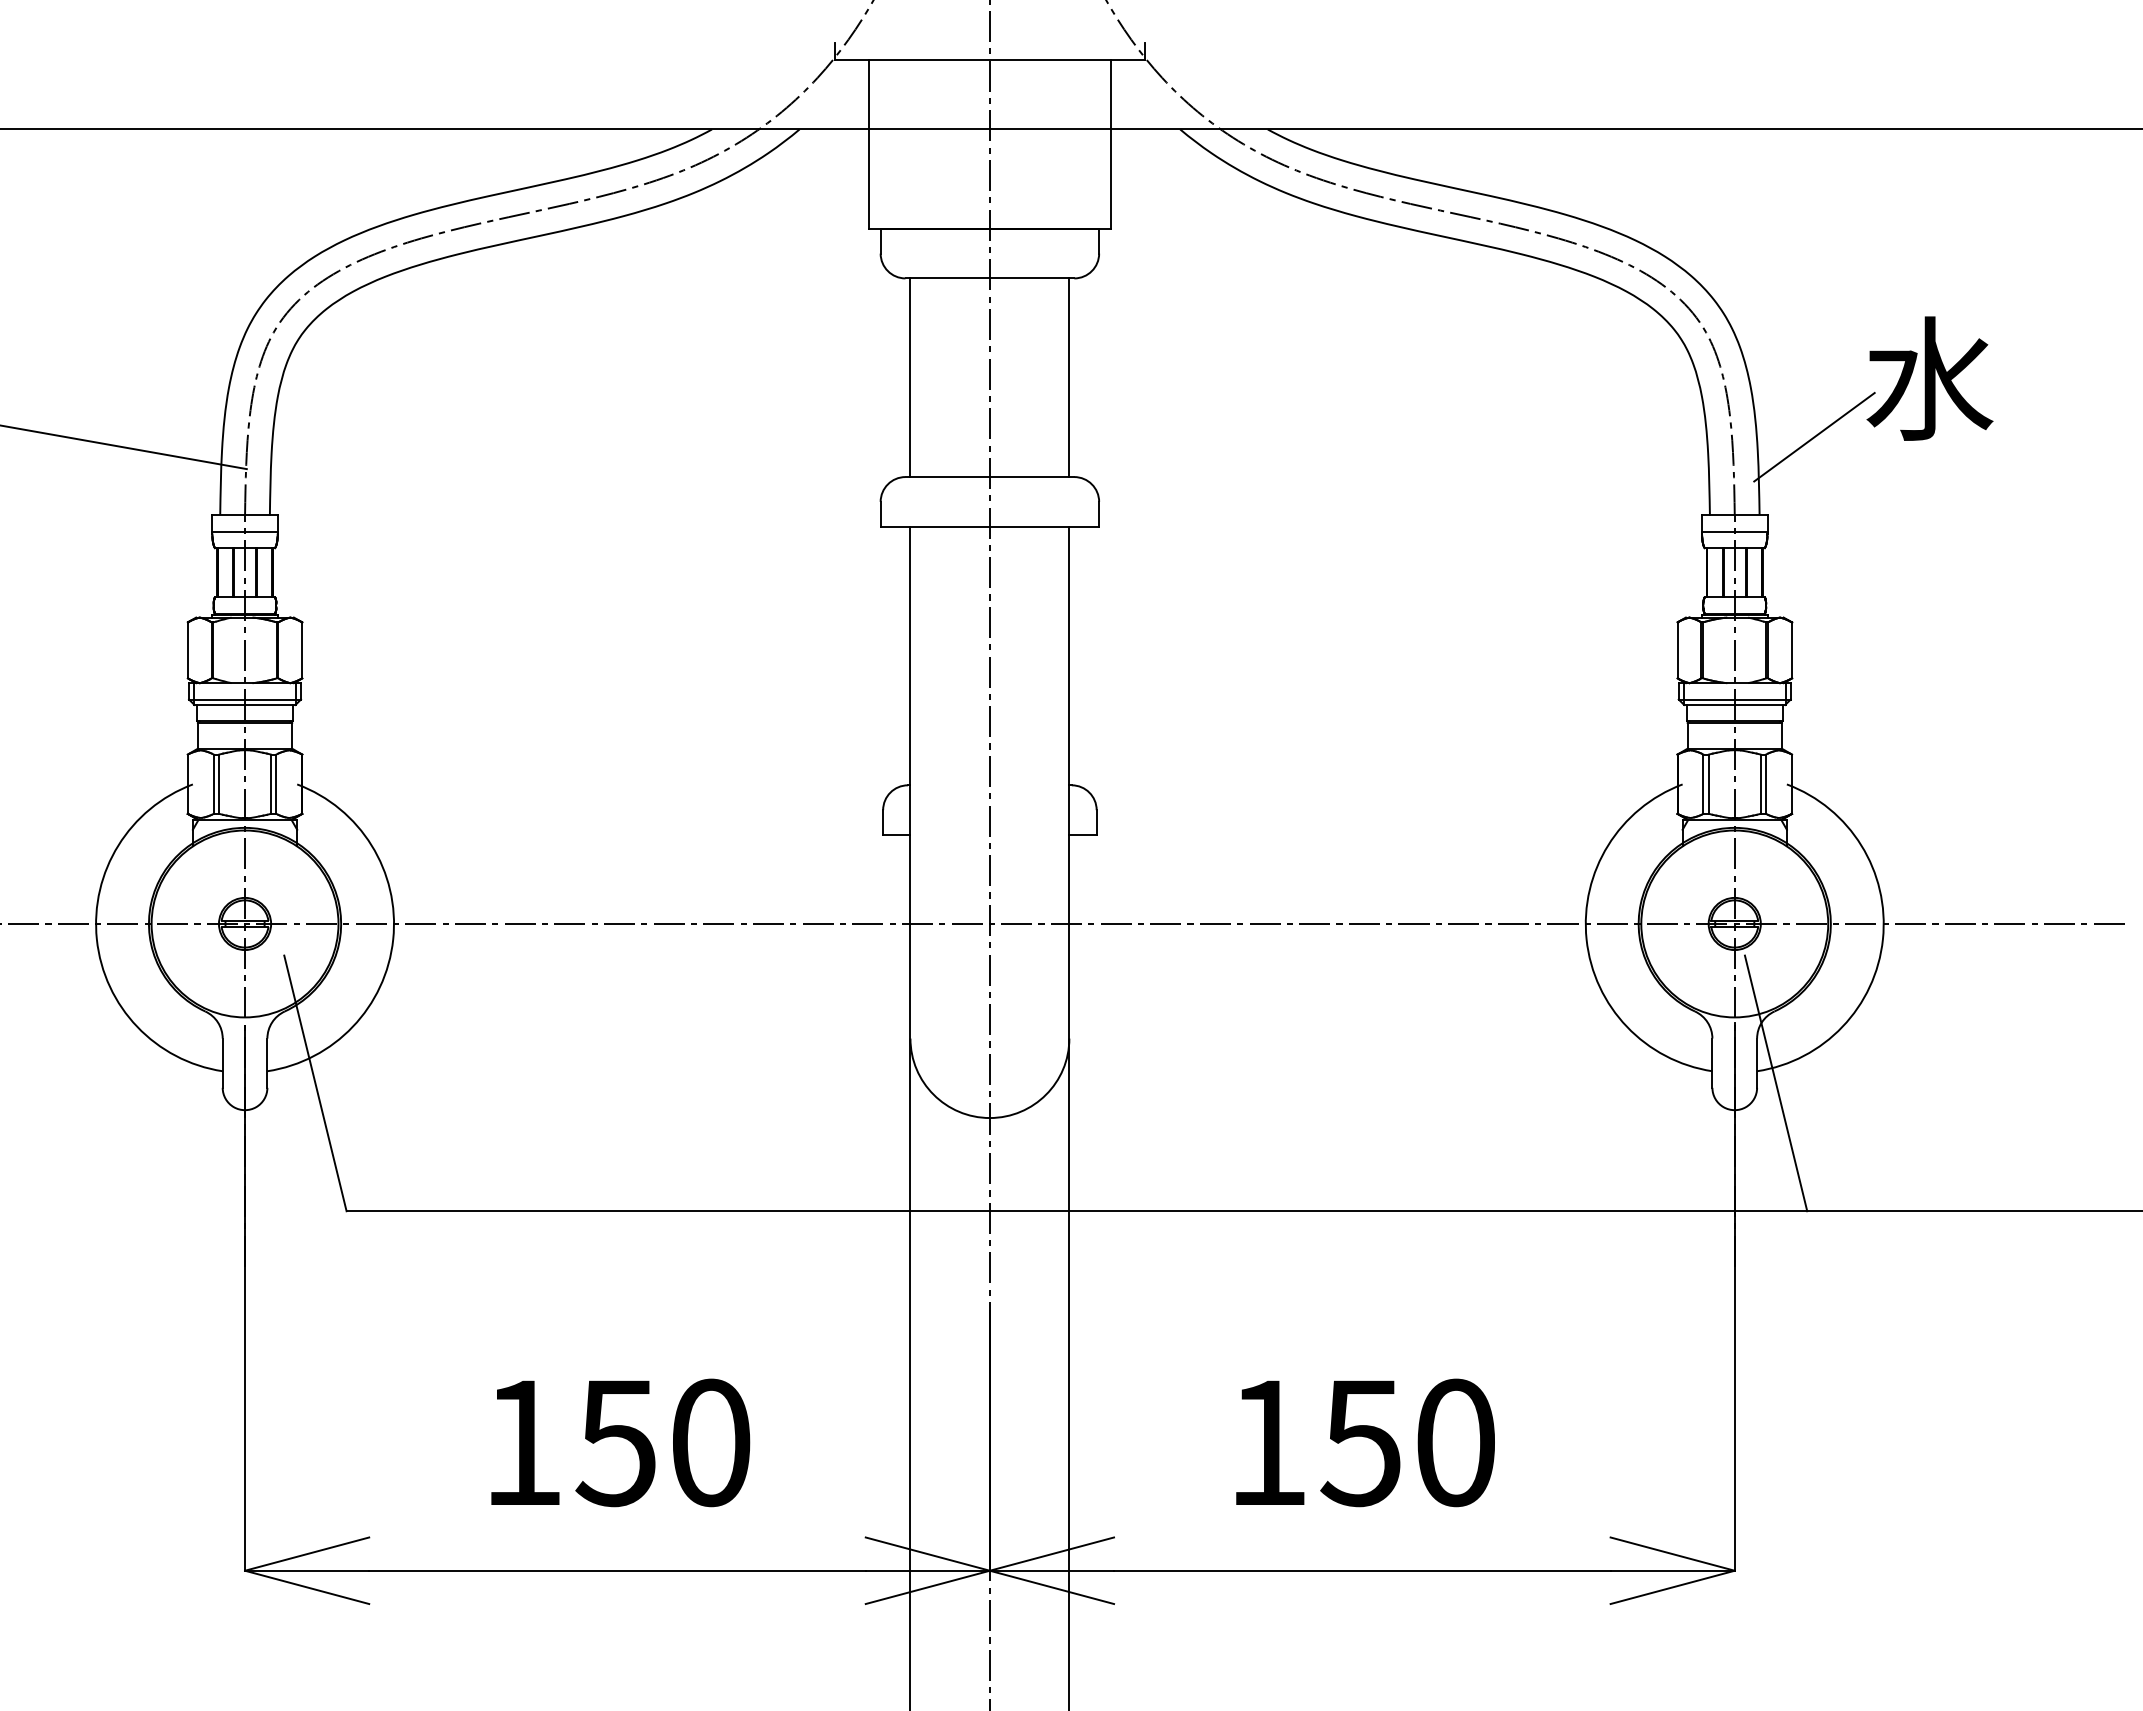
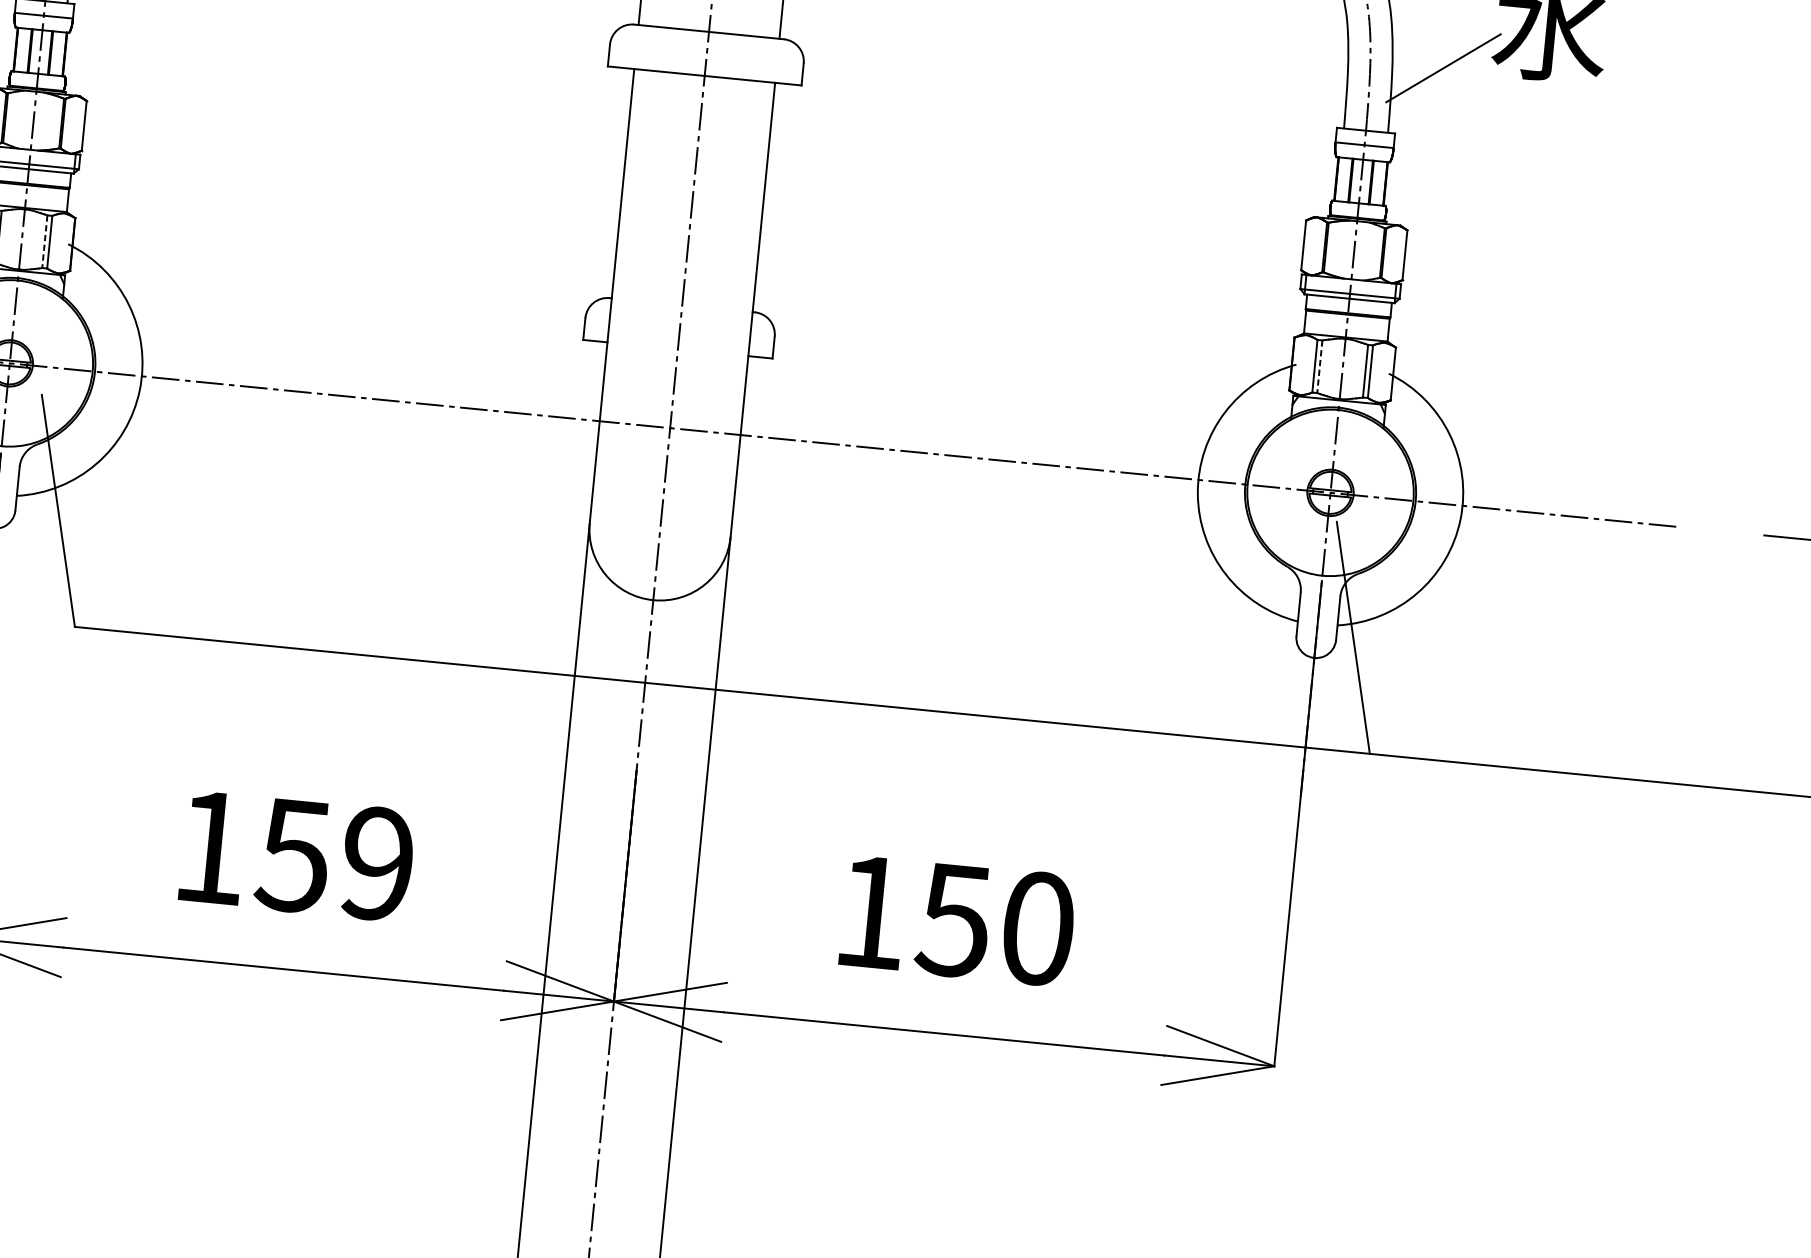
line: (270, 784) -> (44, 241), solid -> dashed
line: (1708, 784) -> (1319, 366), solid -> dashed
text: (711, 1442) -> (378, 863), 150 -> 159

